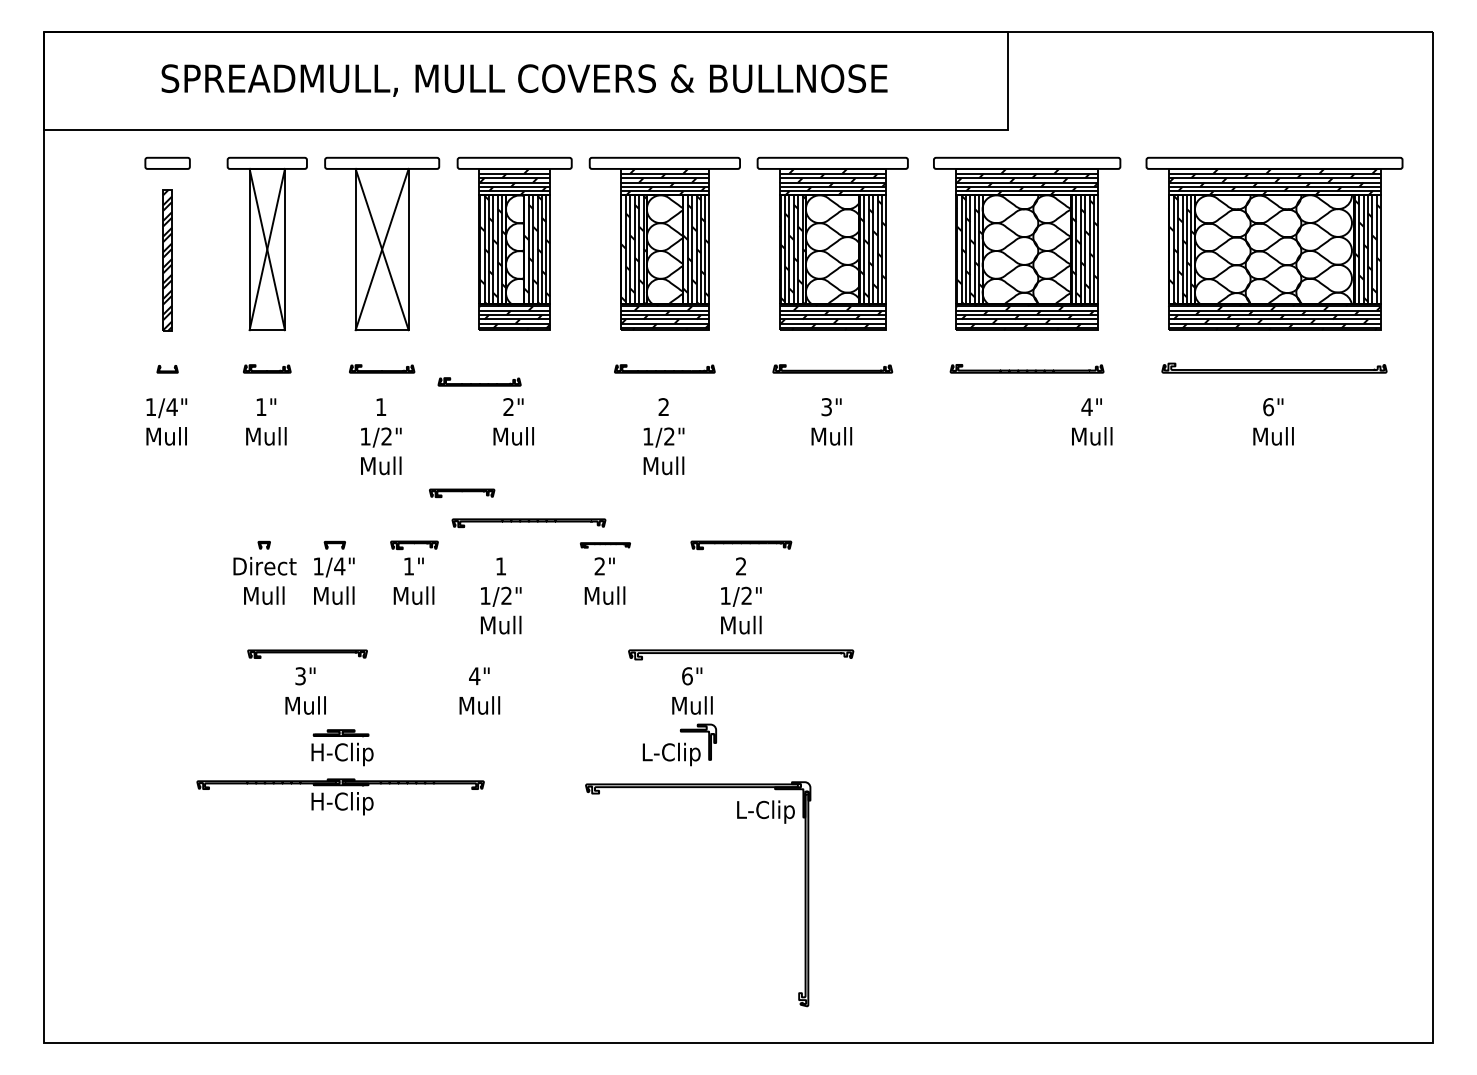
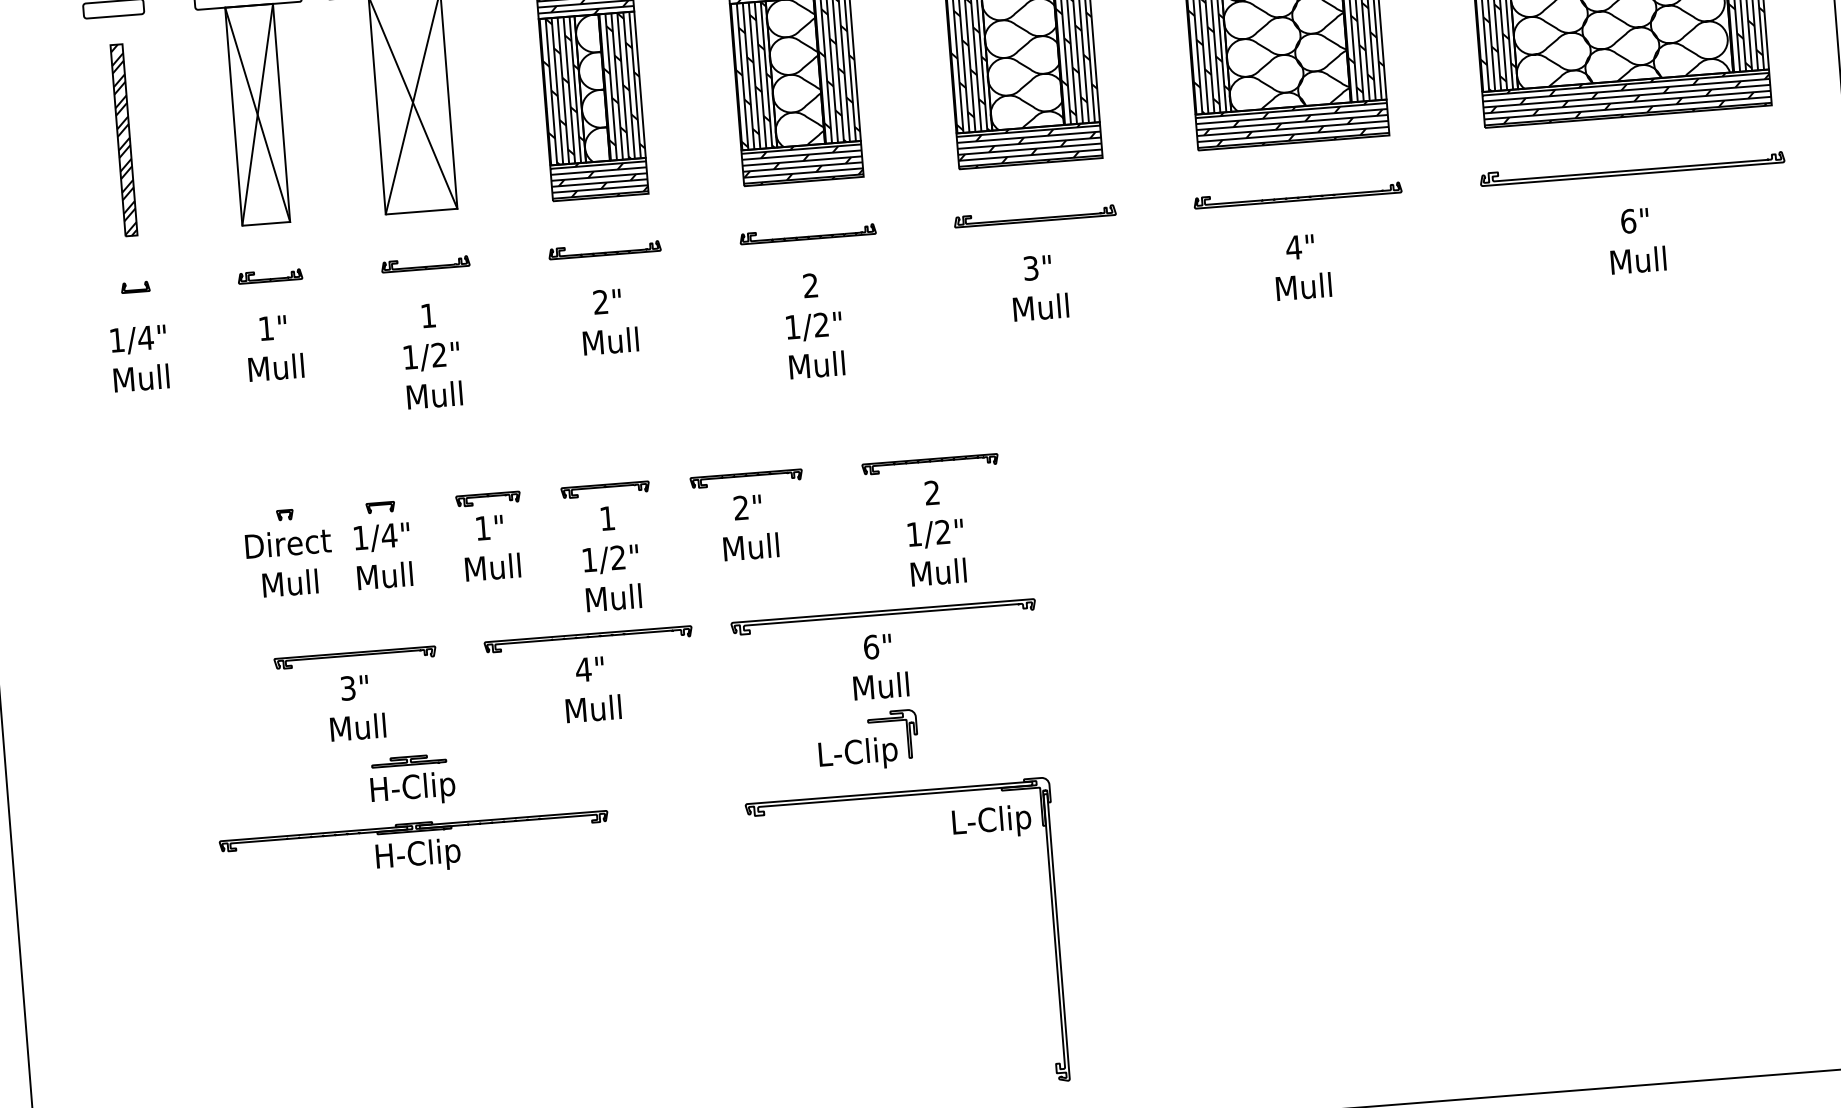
part: (479, 381) -> (604, 249), moved
text: (1092, 421) -> (1302, 266), moved
part: (462, 493) -> (605, 490), moved
curve: (528, 522) -> (587, 638), moved
part: (605, 545) -> (746, 479), size x1.67
part: (741, 654) -> (883, 616), moved

